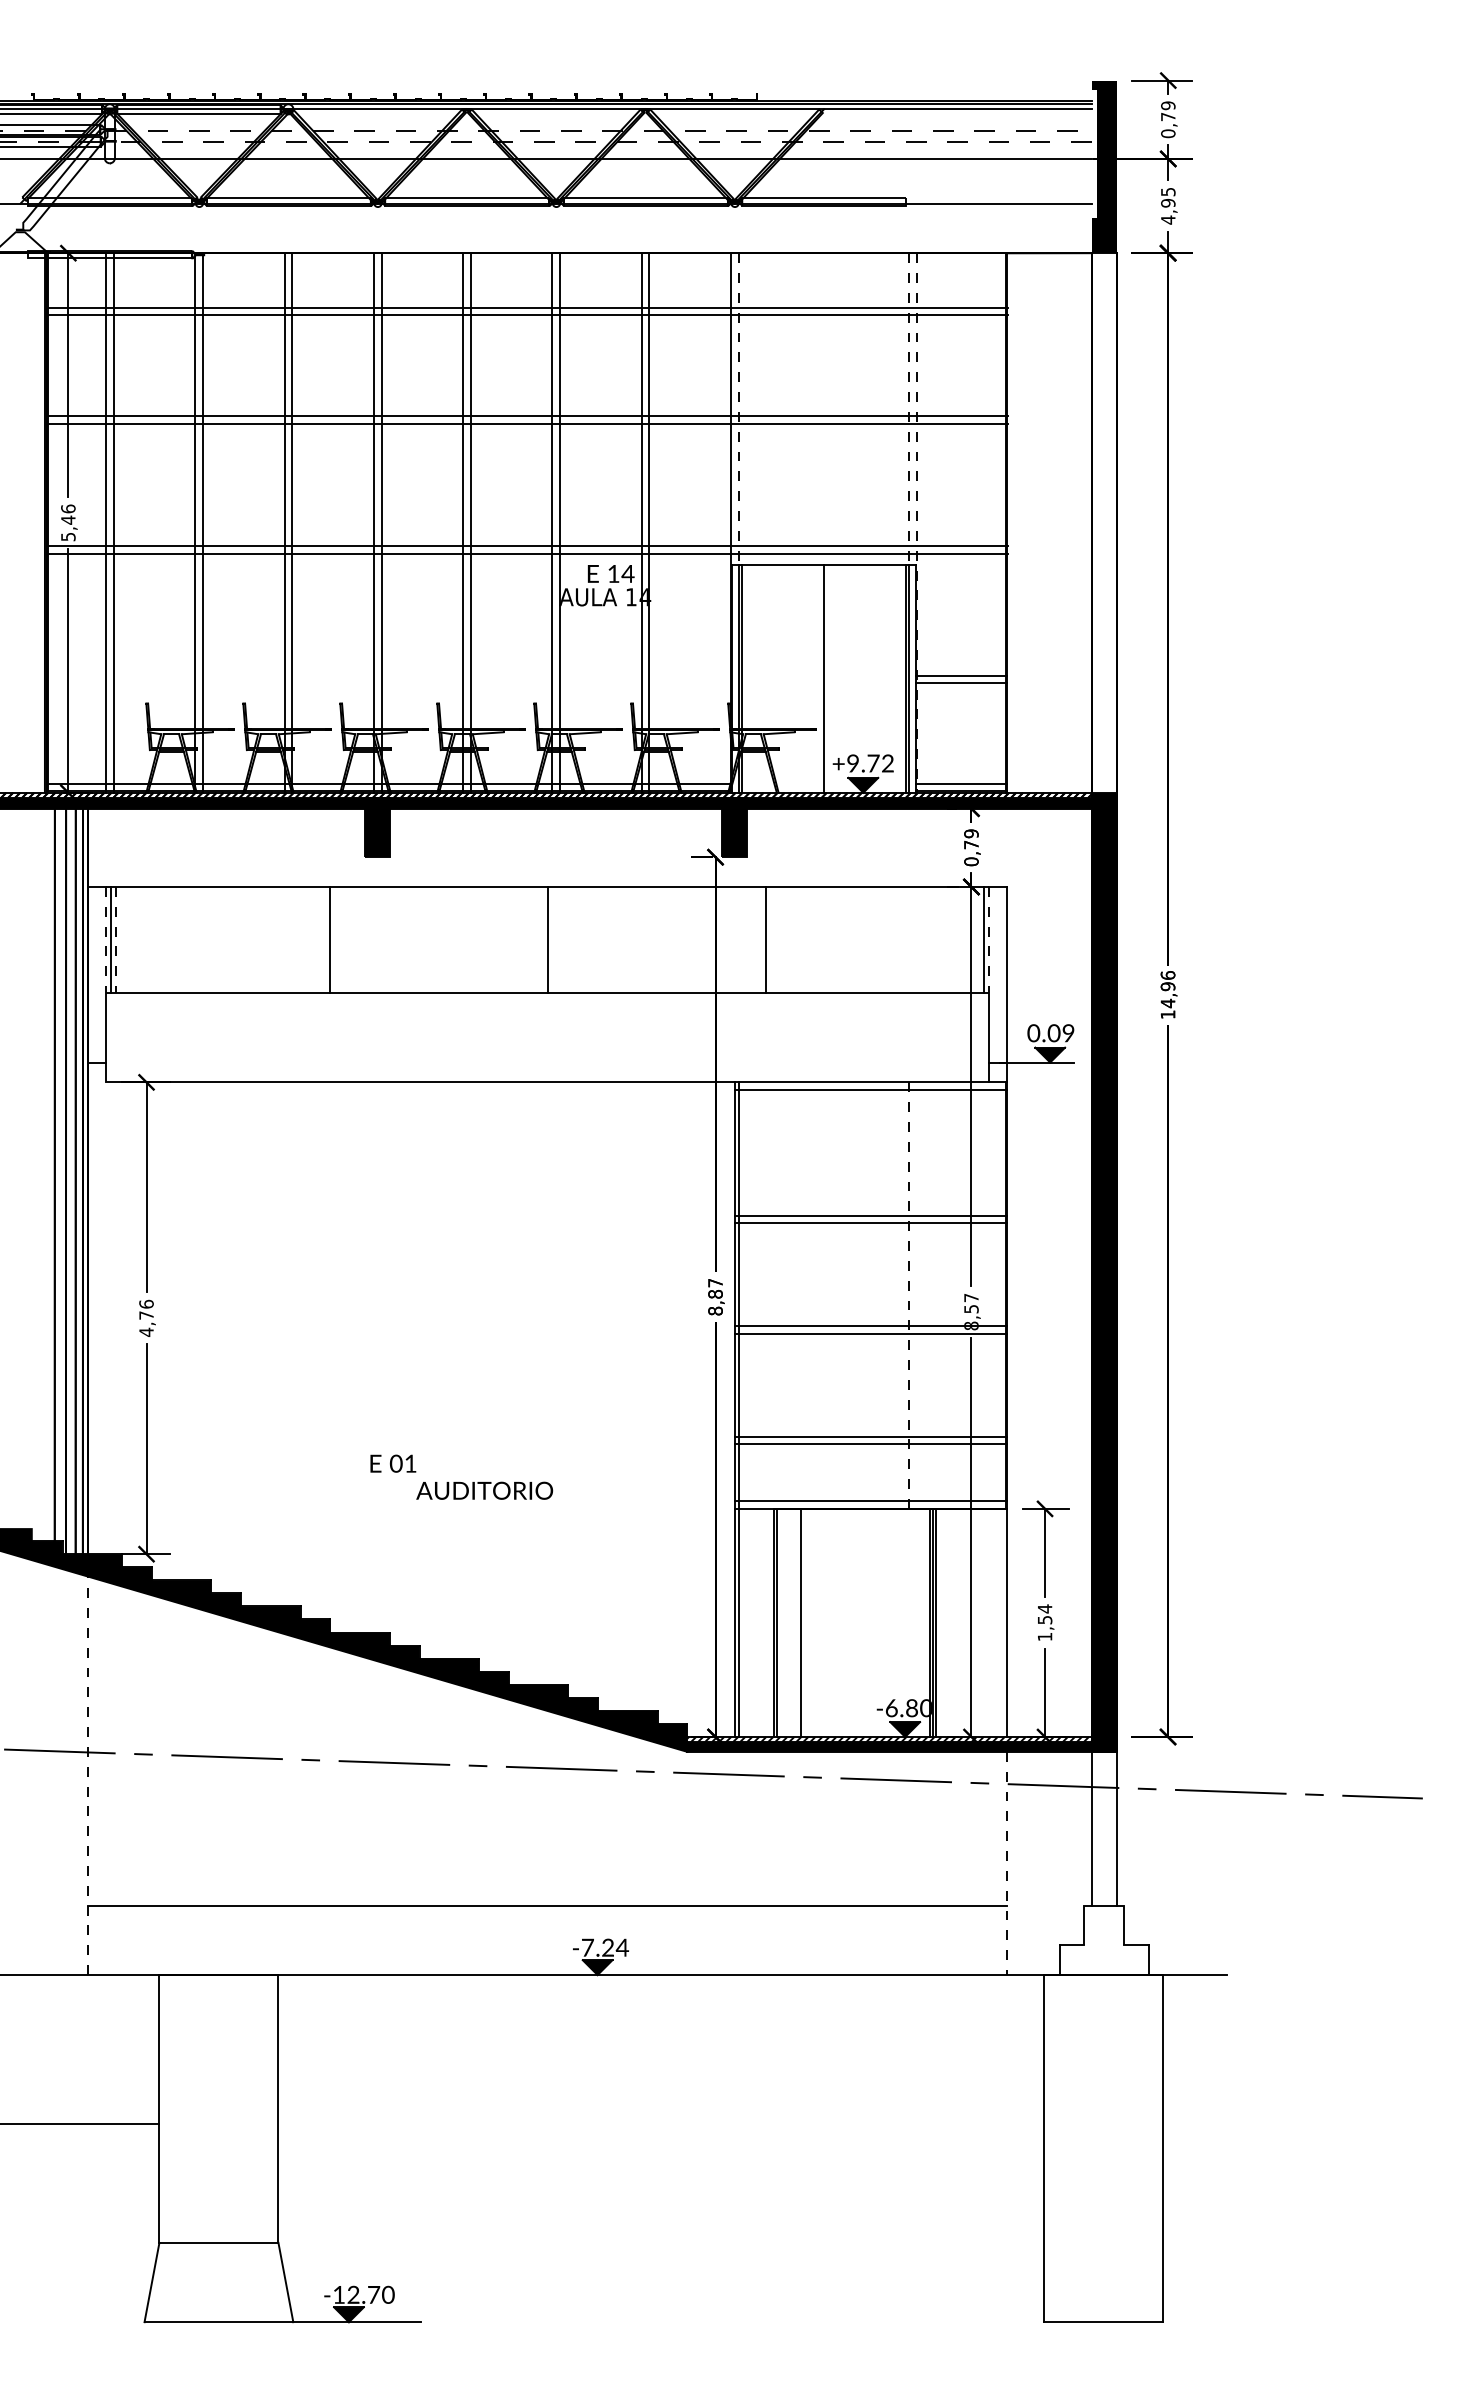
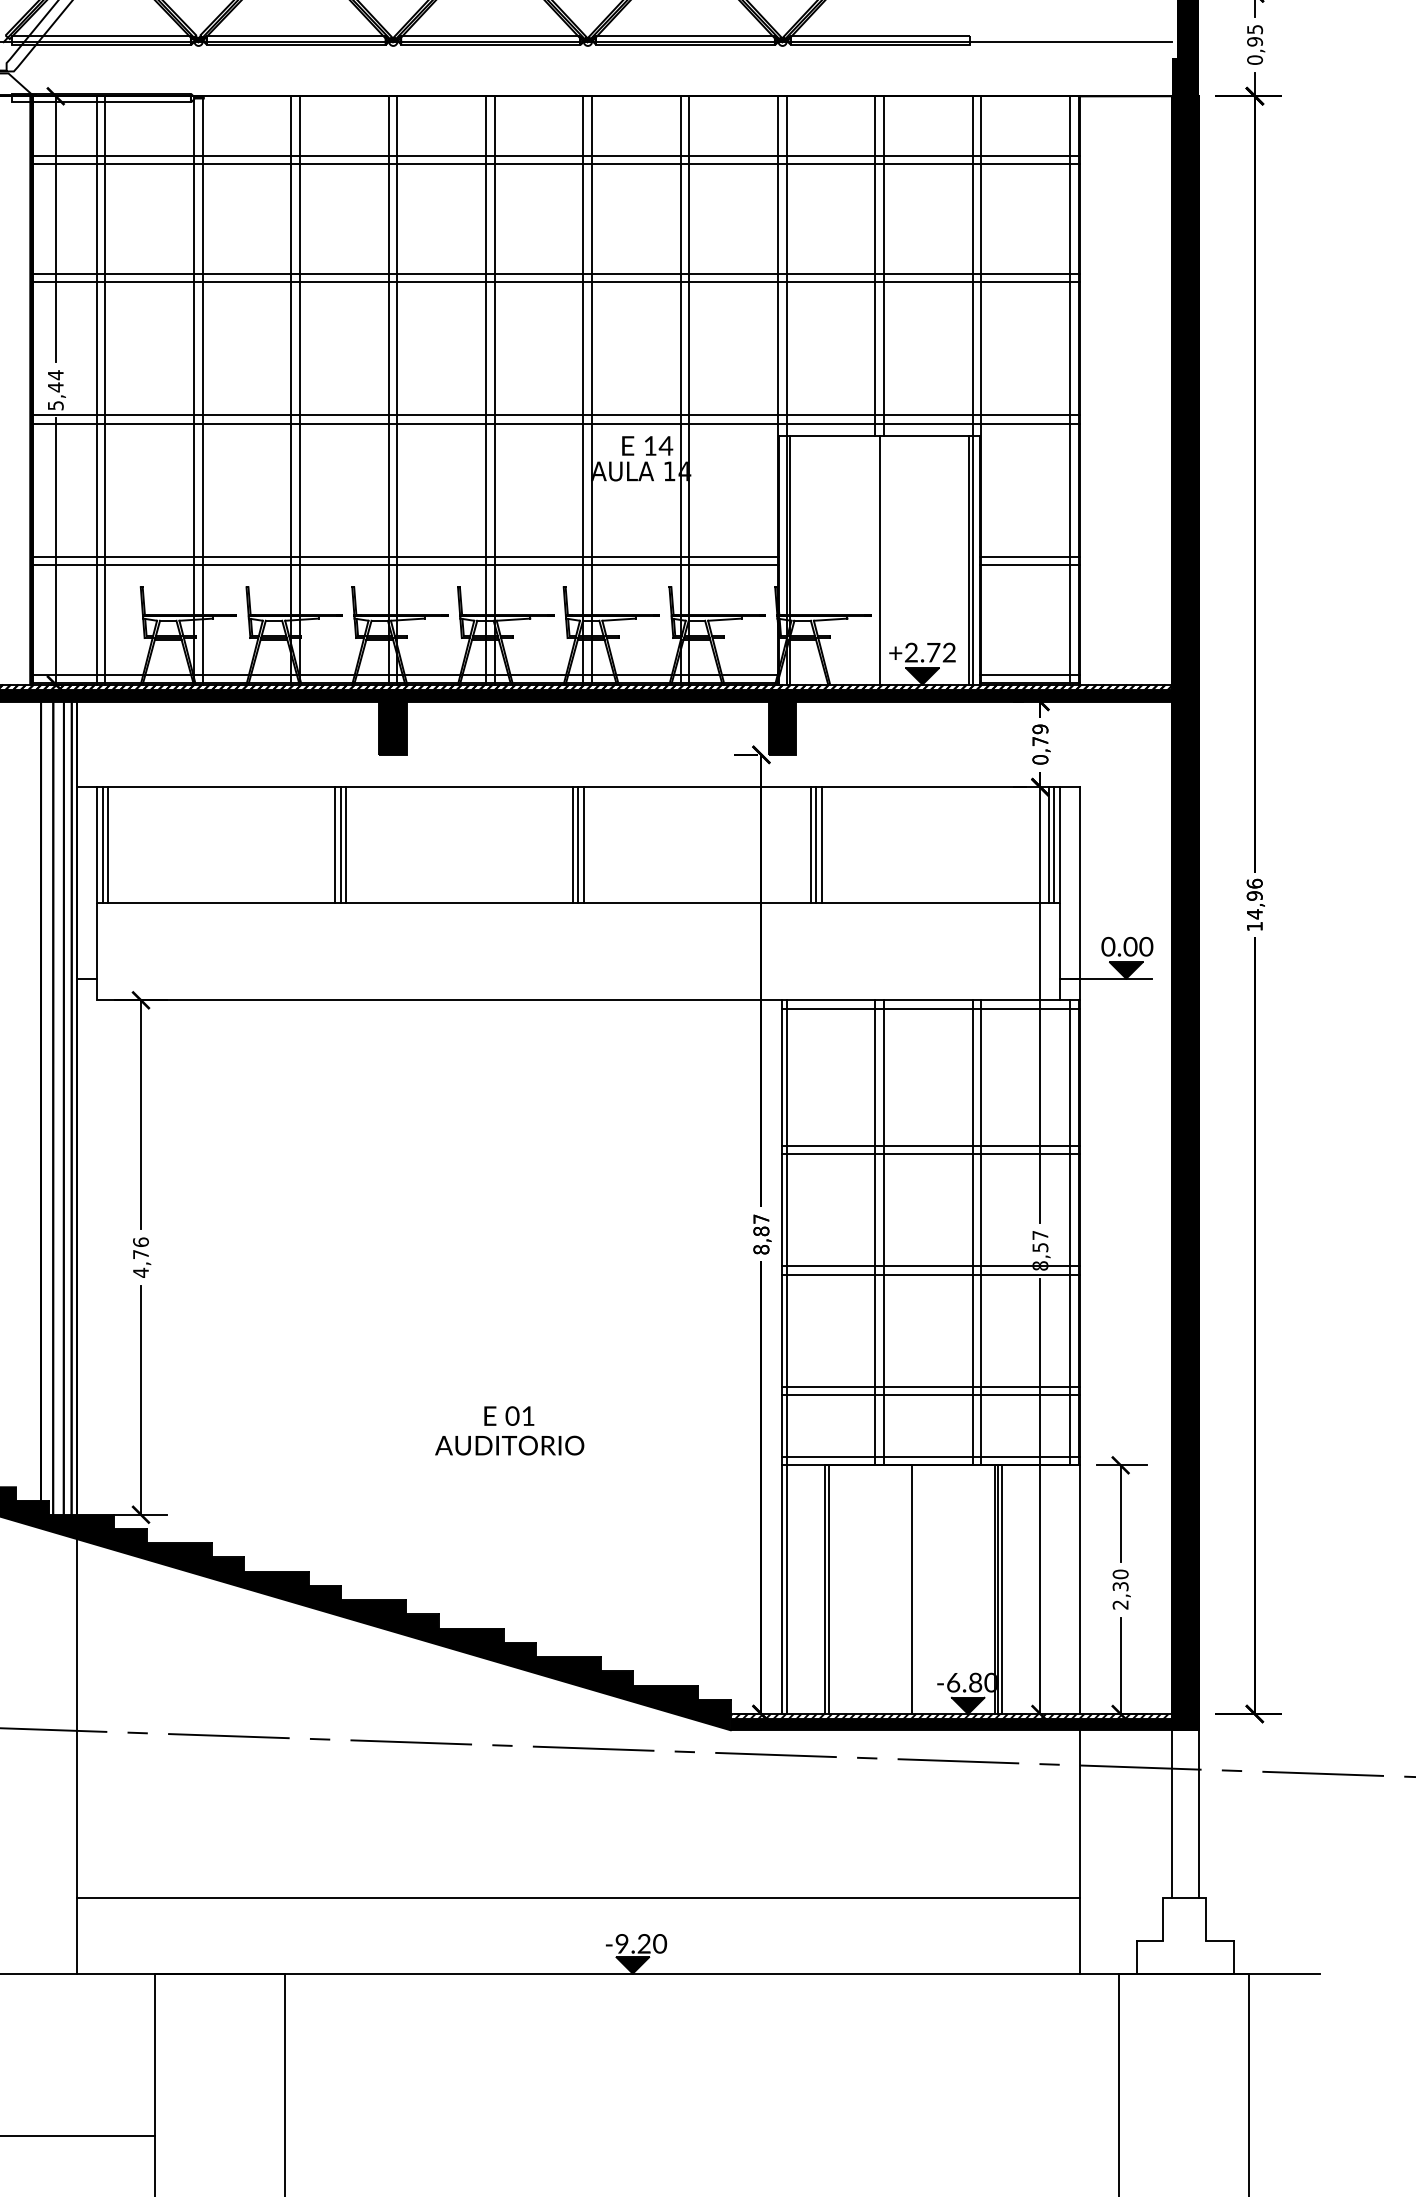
text: (1168, 219) -> (1255, 59), 4,95 -> 0,95
line: (738, 408) -> (786, 265), dashed -> solid
line: (820, 408) -> (875, 265), added
line: (827, 408) -> (883, 265), added
line: (909, 408) -> (972, 265), dashed -> solid
text: (68, 508) -> (55, 374), 5,46 -> 5,44
line: (998, 522) -> (1069, 389), added
fill: (1103, 522) -> (1184, 389), added
line: (917, 523) -> (981, 390), dashed -> solid
line: (389, 675) -> (405, 556), added
line: (389, 683) -> (405, 565), added
text: (852, 763) -> (910, 652), +9.72 -> +2.72
line: (324, 939) -> (335, 844), added
line: (334, 939) -> (345, 844), added
line: (542, 939) -> (572, 844), added
line: (552, 939) -> (583, 844), added
line: (760, 939) -> (810, 844), added
line: (770, 939) -> (821, 844), added
line: (979, 939) -> (1049, 844), added
line: (106, 940) -> (97, 845), dashed -> solid
line: (116, 940) -> (108, 845), dashed -> solid
line: (989, 940) -> (1060, 845), dashed -> solid
text: (1068, 1033) -> (1146, 947), 0.09 -> 0.00
line: (820, 1295) -> (875, 1232), added
line: (827, 1295) -> (883, 1232), added
line: (917, 1295) -> (981, 1232), added
line: (998, 1295) -> (1069, 1232), added
line: (909, 1296) -> (972, 1233), dashed -> solid
text: (393, 1463) -> (509, 1415), moved
line: (800, 1622) -> (911, 1589), moved
text: (1044, 1622) -> (1120, 1589), 1,54 -> 2,30
line: (87, 1775) -> (76, 1756), dashed -> solid
line: (1007, 1863) -> (1079, 1851), dashed -> solid
text: (605, 1947) -> (641, 1943), -7.24 -> -9.20

